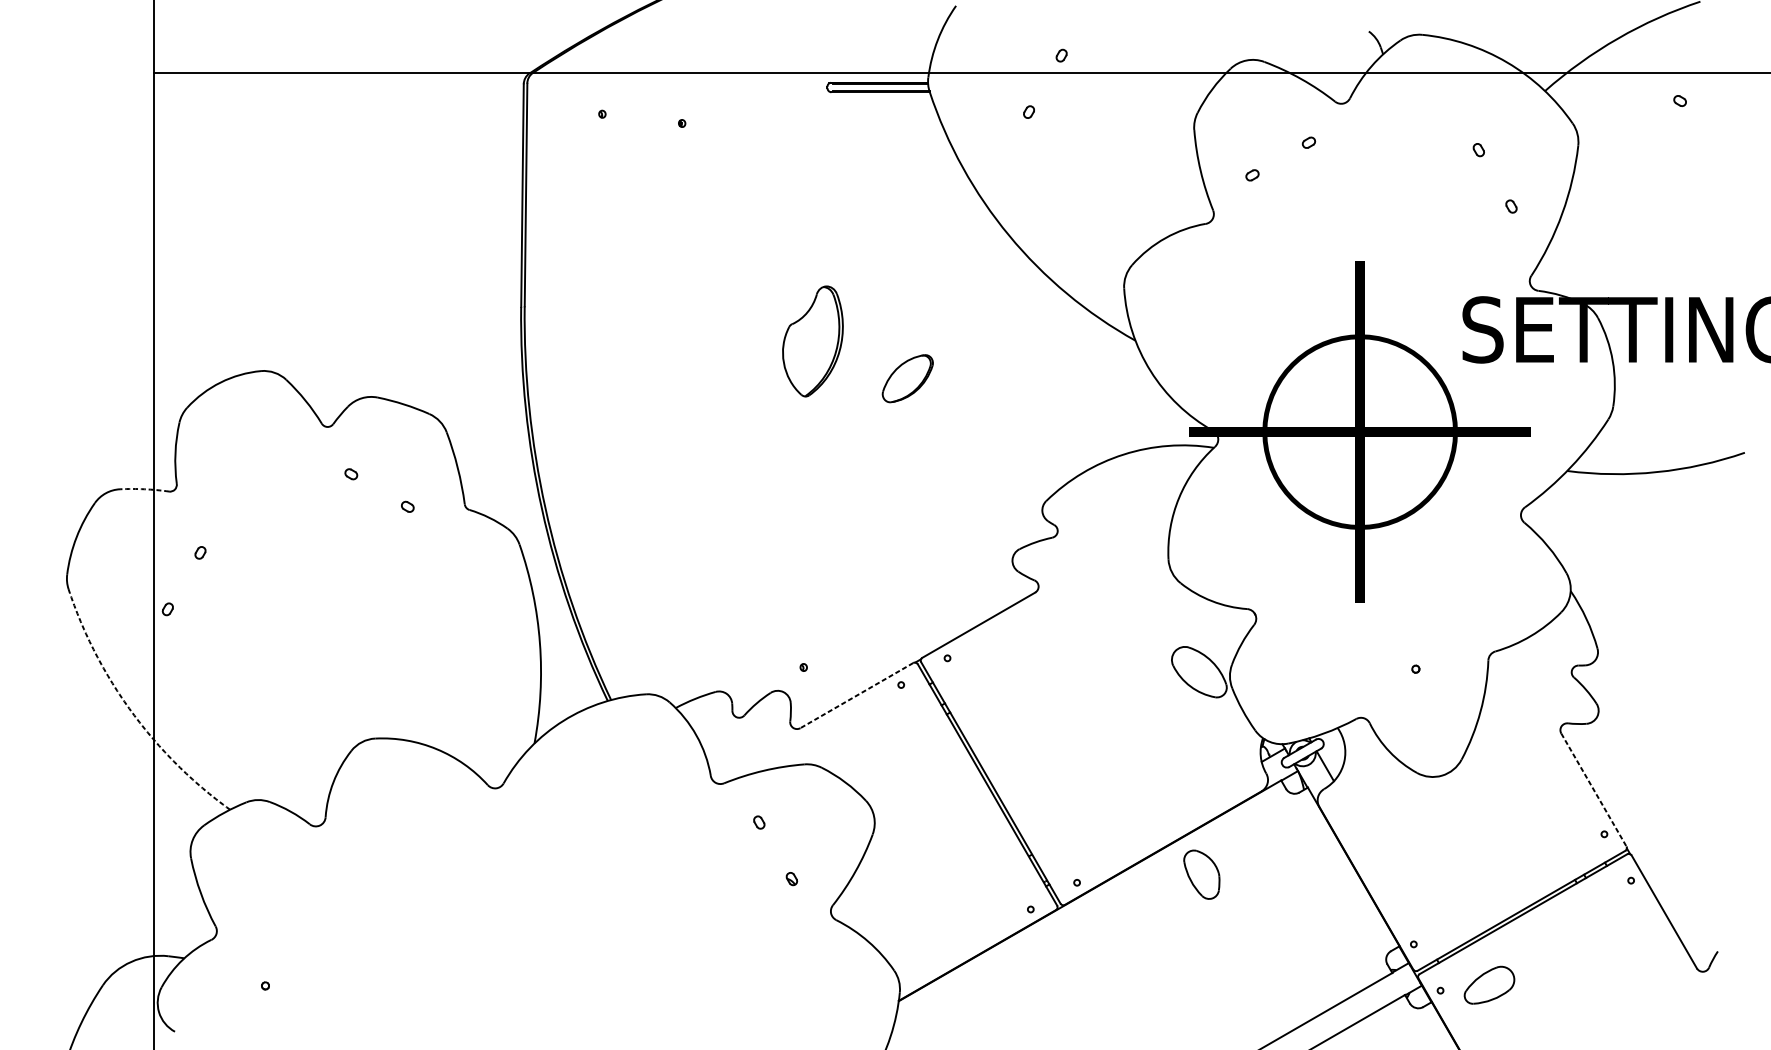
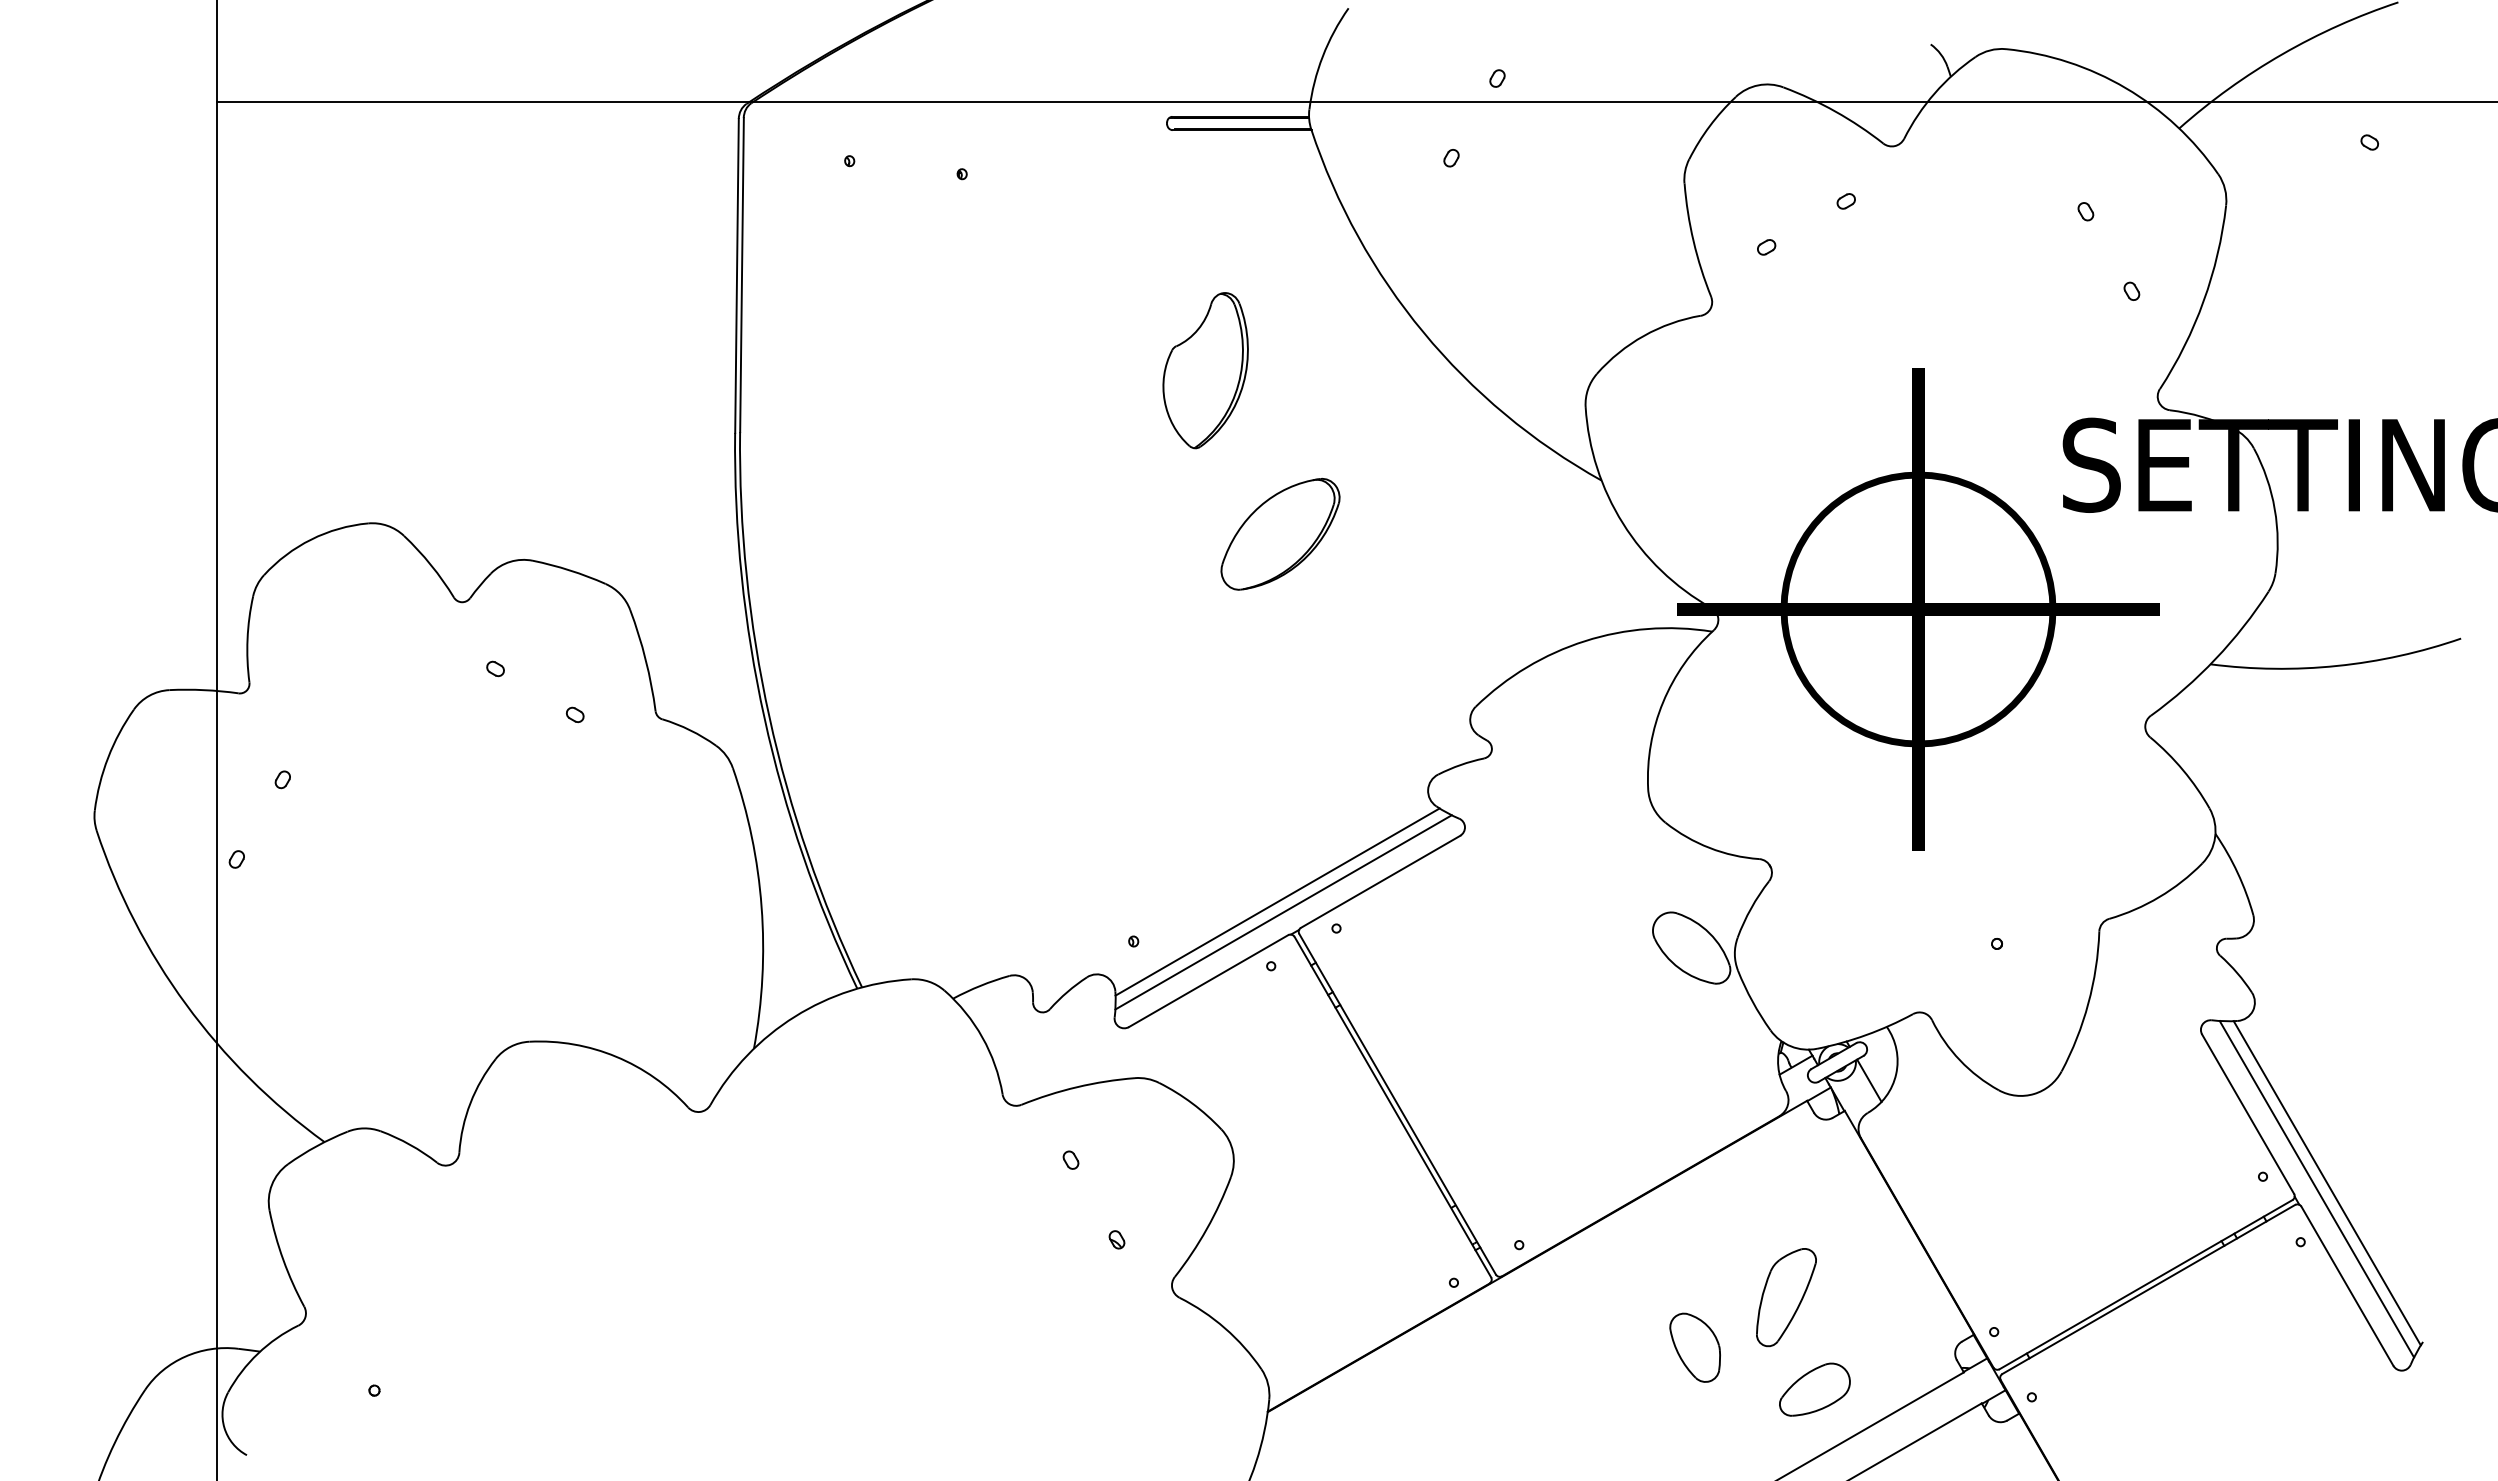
part: (812, 341) -> (1205, 370), moved
part: (907, 378) -> (1280, 533), size x1.67
arc: (144, 489) -> (204, 690), dashed -> solid
line: (905, 639) -> (1277, 901), added
line: (909, 646) -> (1283, 912), added
line: (856, 695) -> (1208, 981), dashed -> solid
arc: (132, 712) -> (186, 1004), dashed -> solid
line: (1594, 790) -> (2248, 1114), dashed -> solid
line: (1649, 839) -> (2326, 1183), added
line: (1642, 843) -> (2316, 1189), added
part: (1201, 874) -> (1694, 1347), moved
part: (1266, 919) -> (1786, 1297), added
part: (1489, 985) -> (1814, 1389), moved

